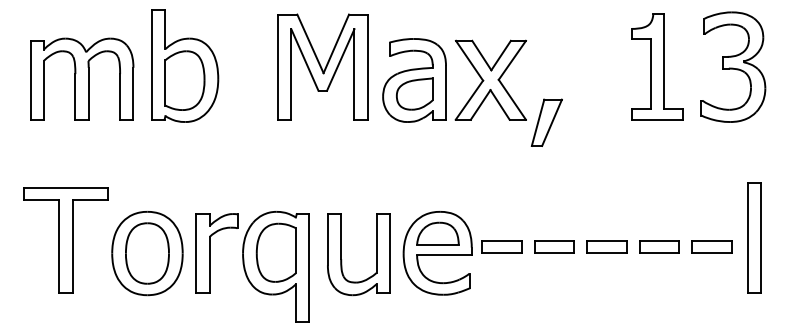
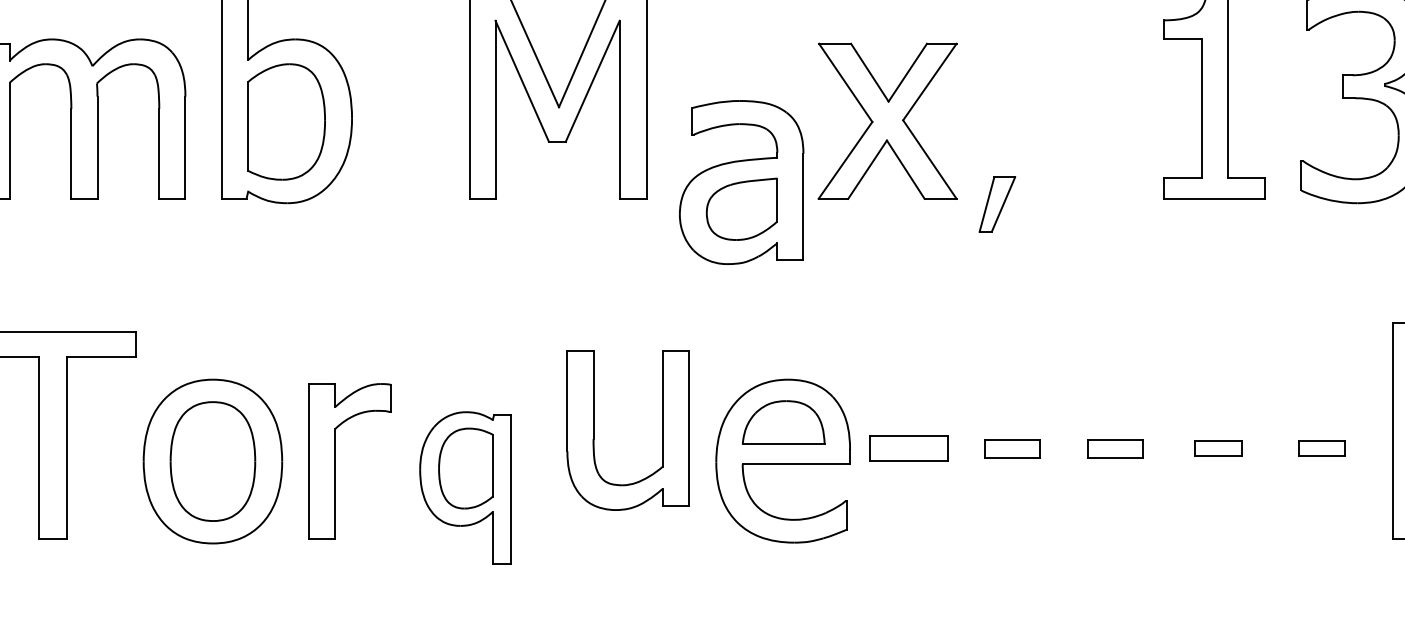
part: (414, 80) -> (741, 182), moved
part: (546, 122) -> (996, 204), size x0.6
part: (554, 246) -> (1012, 447), size x0.7
part: (606, 246) -> (1114, 447), size x0.7
part: (659, 246) -> (1218, 447), size x0.6
part: (711, 246) -> (1321, 447), size x0.6
part: (342, 259) -> (596, 439), moved
part: (275, 266) -> (464, 487), size x0.7

